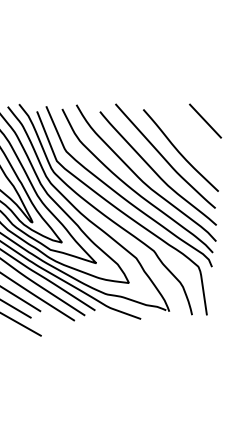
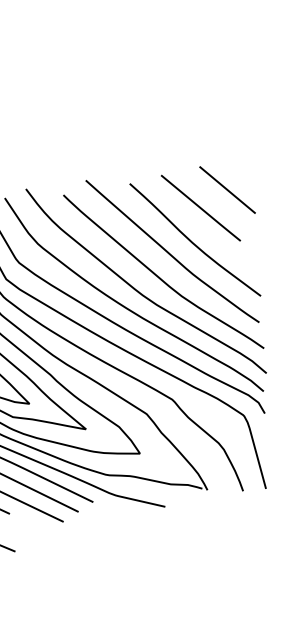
line: (186, 130) -> (200, 208), added

